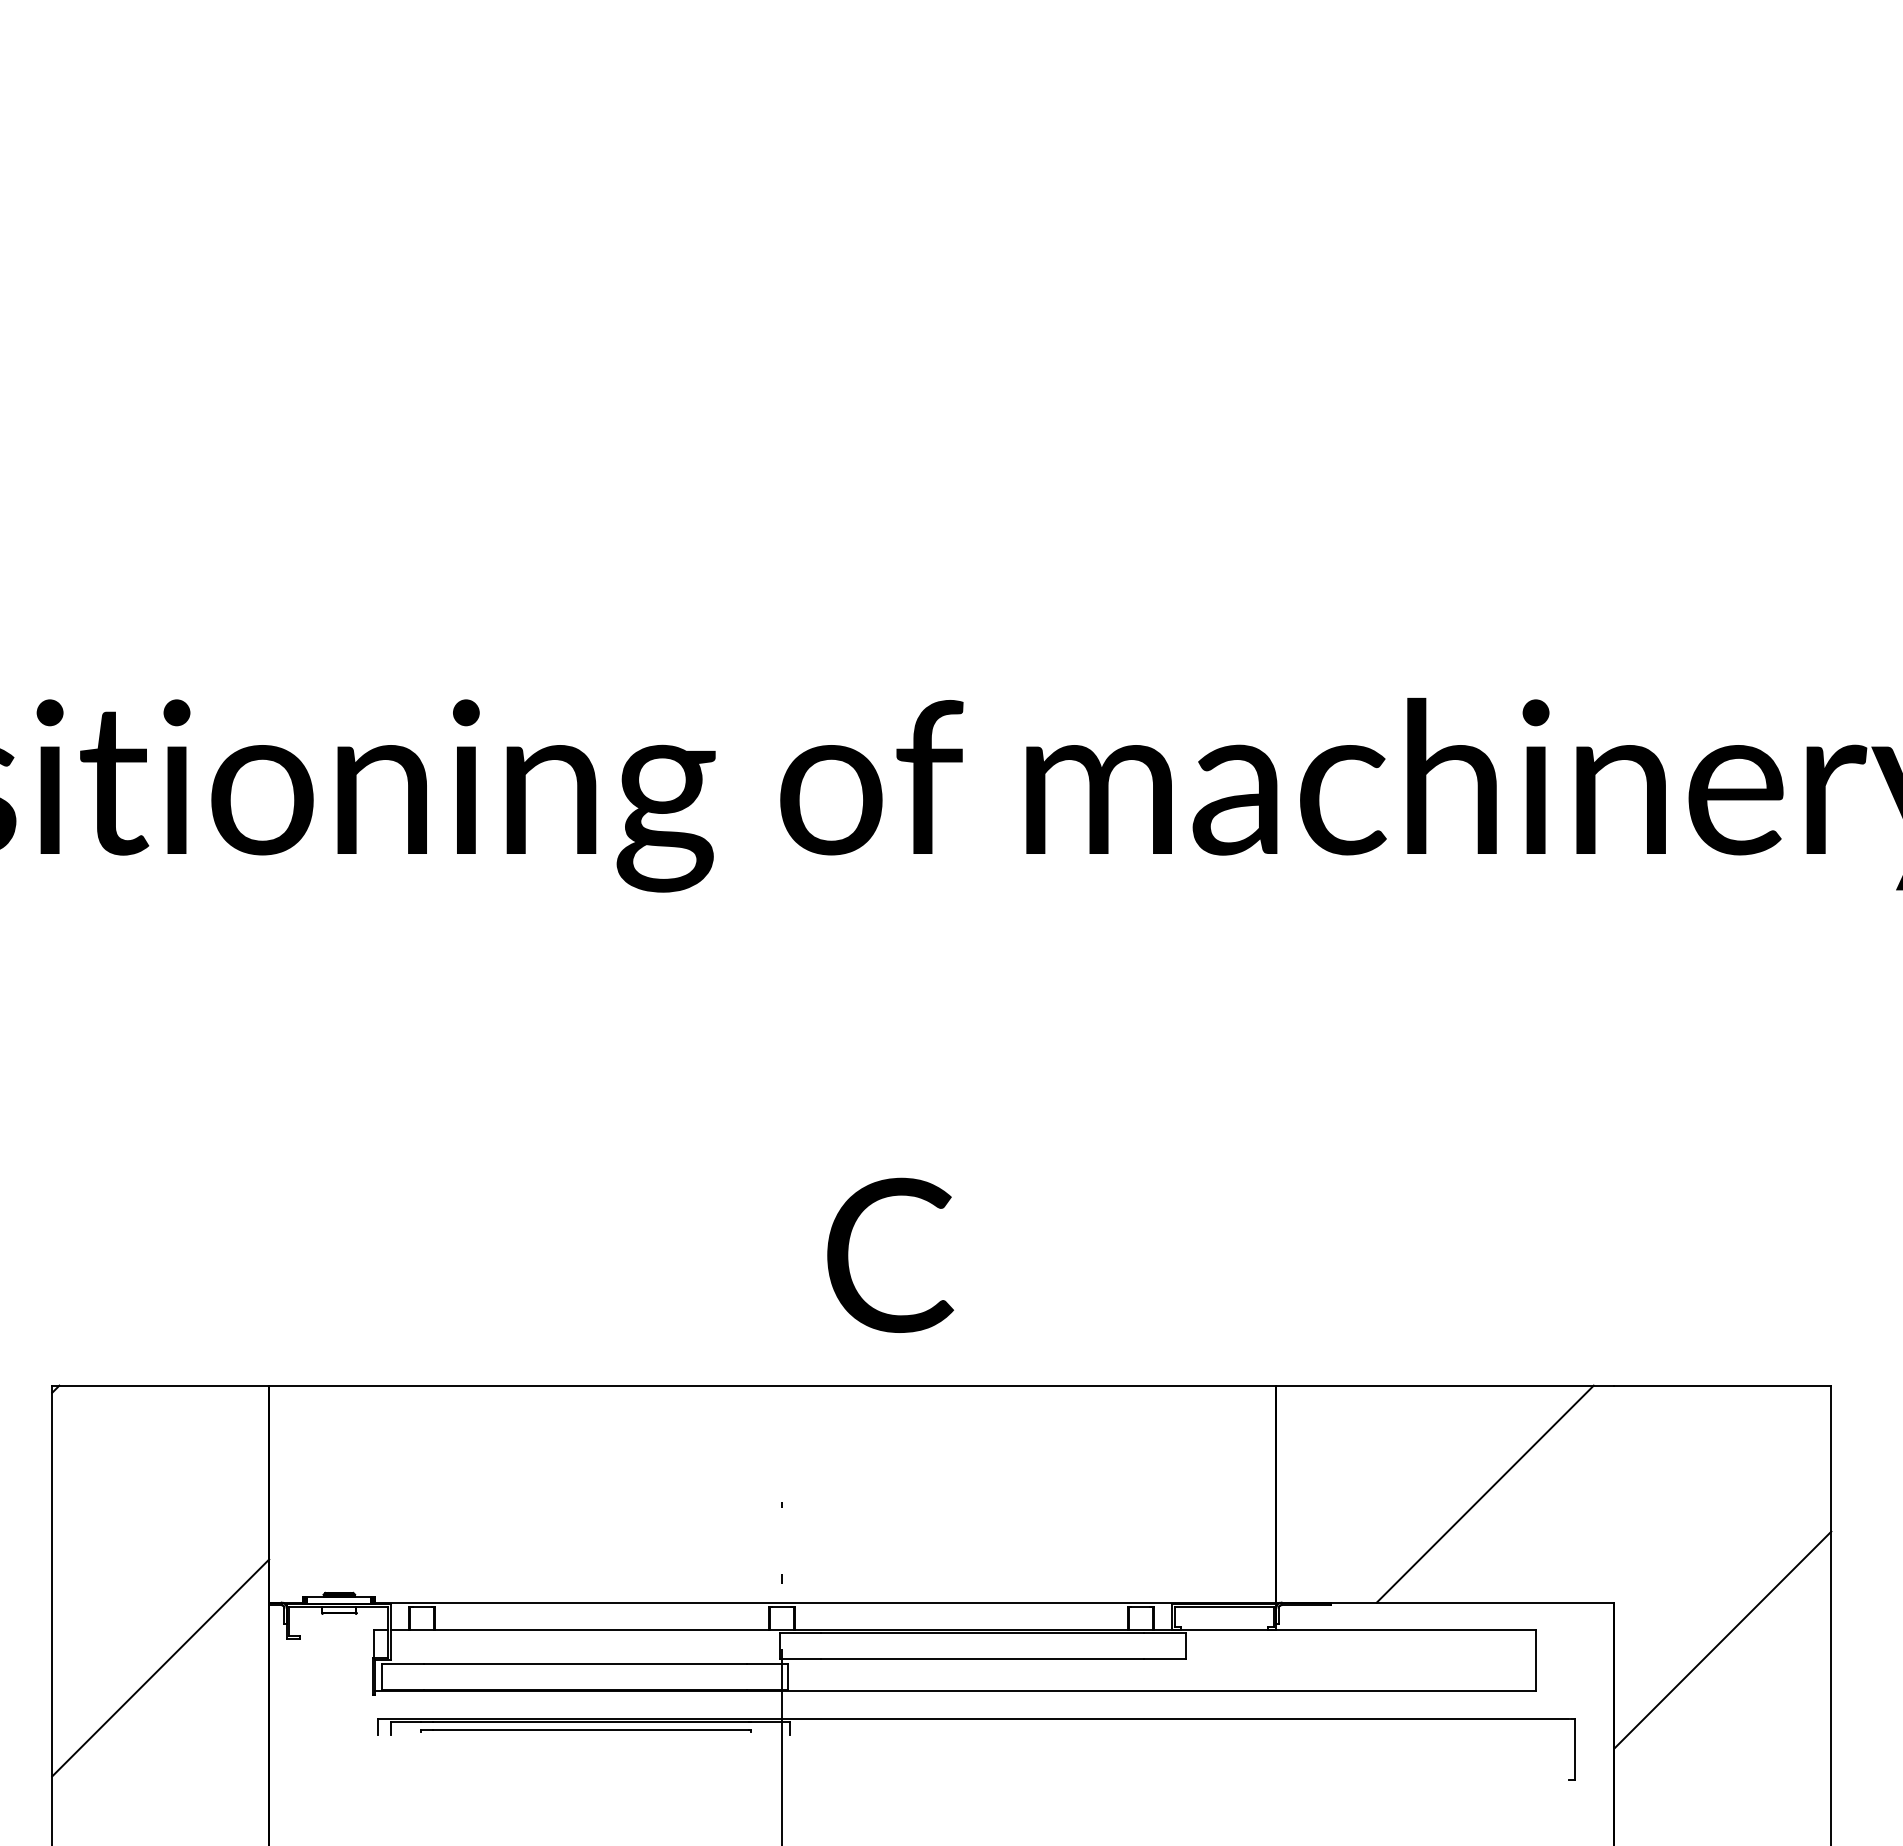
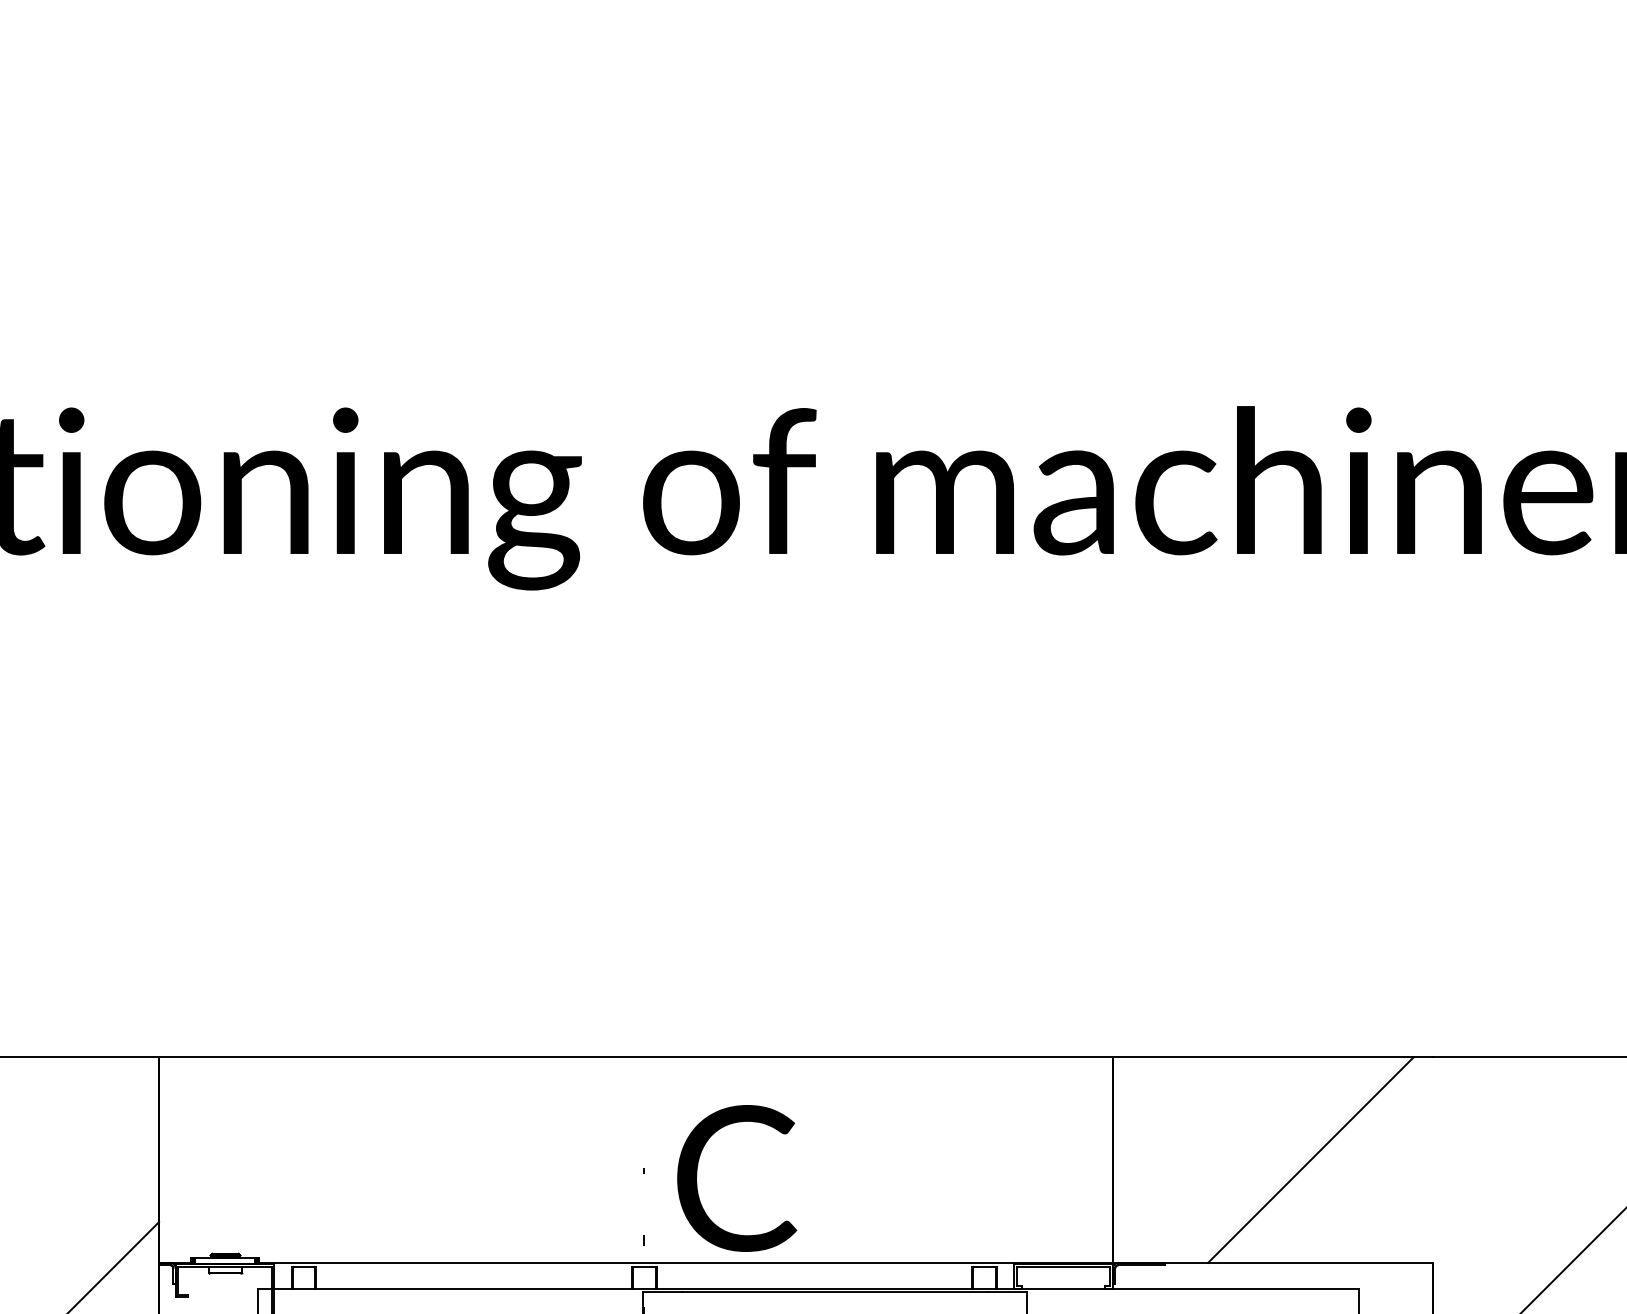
text: (890, 1254) -> (737, 1177), moved

